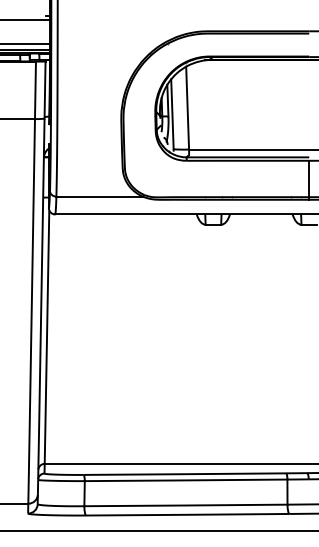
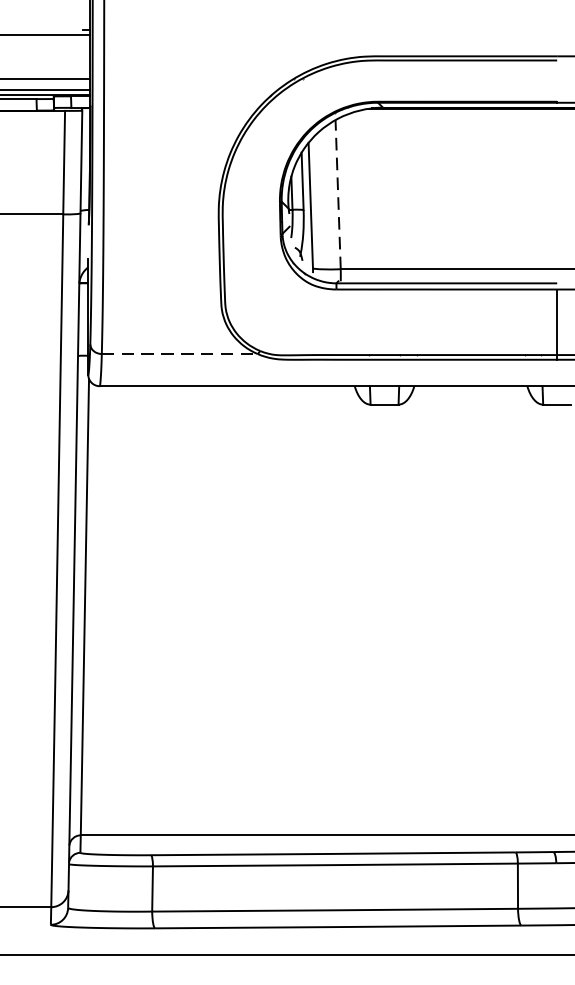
line: (187, 107) -> (337, 193), solid -> dashed
line: (100, 196) -> (181, 353), solid -> dashed

